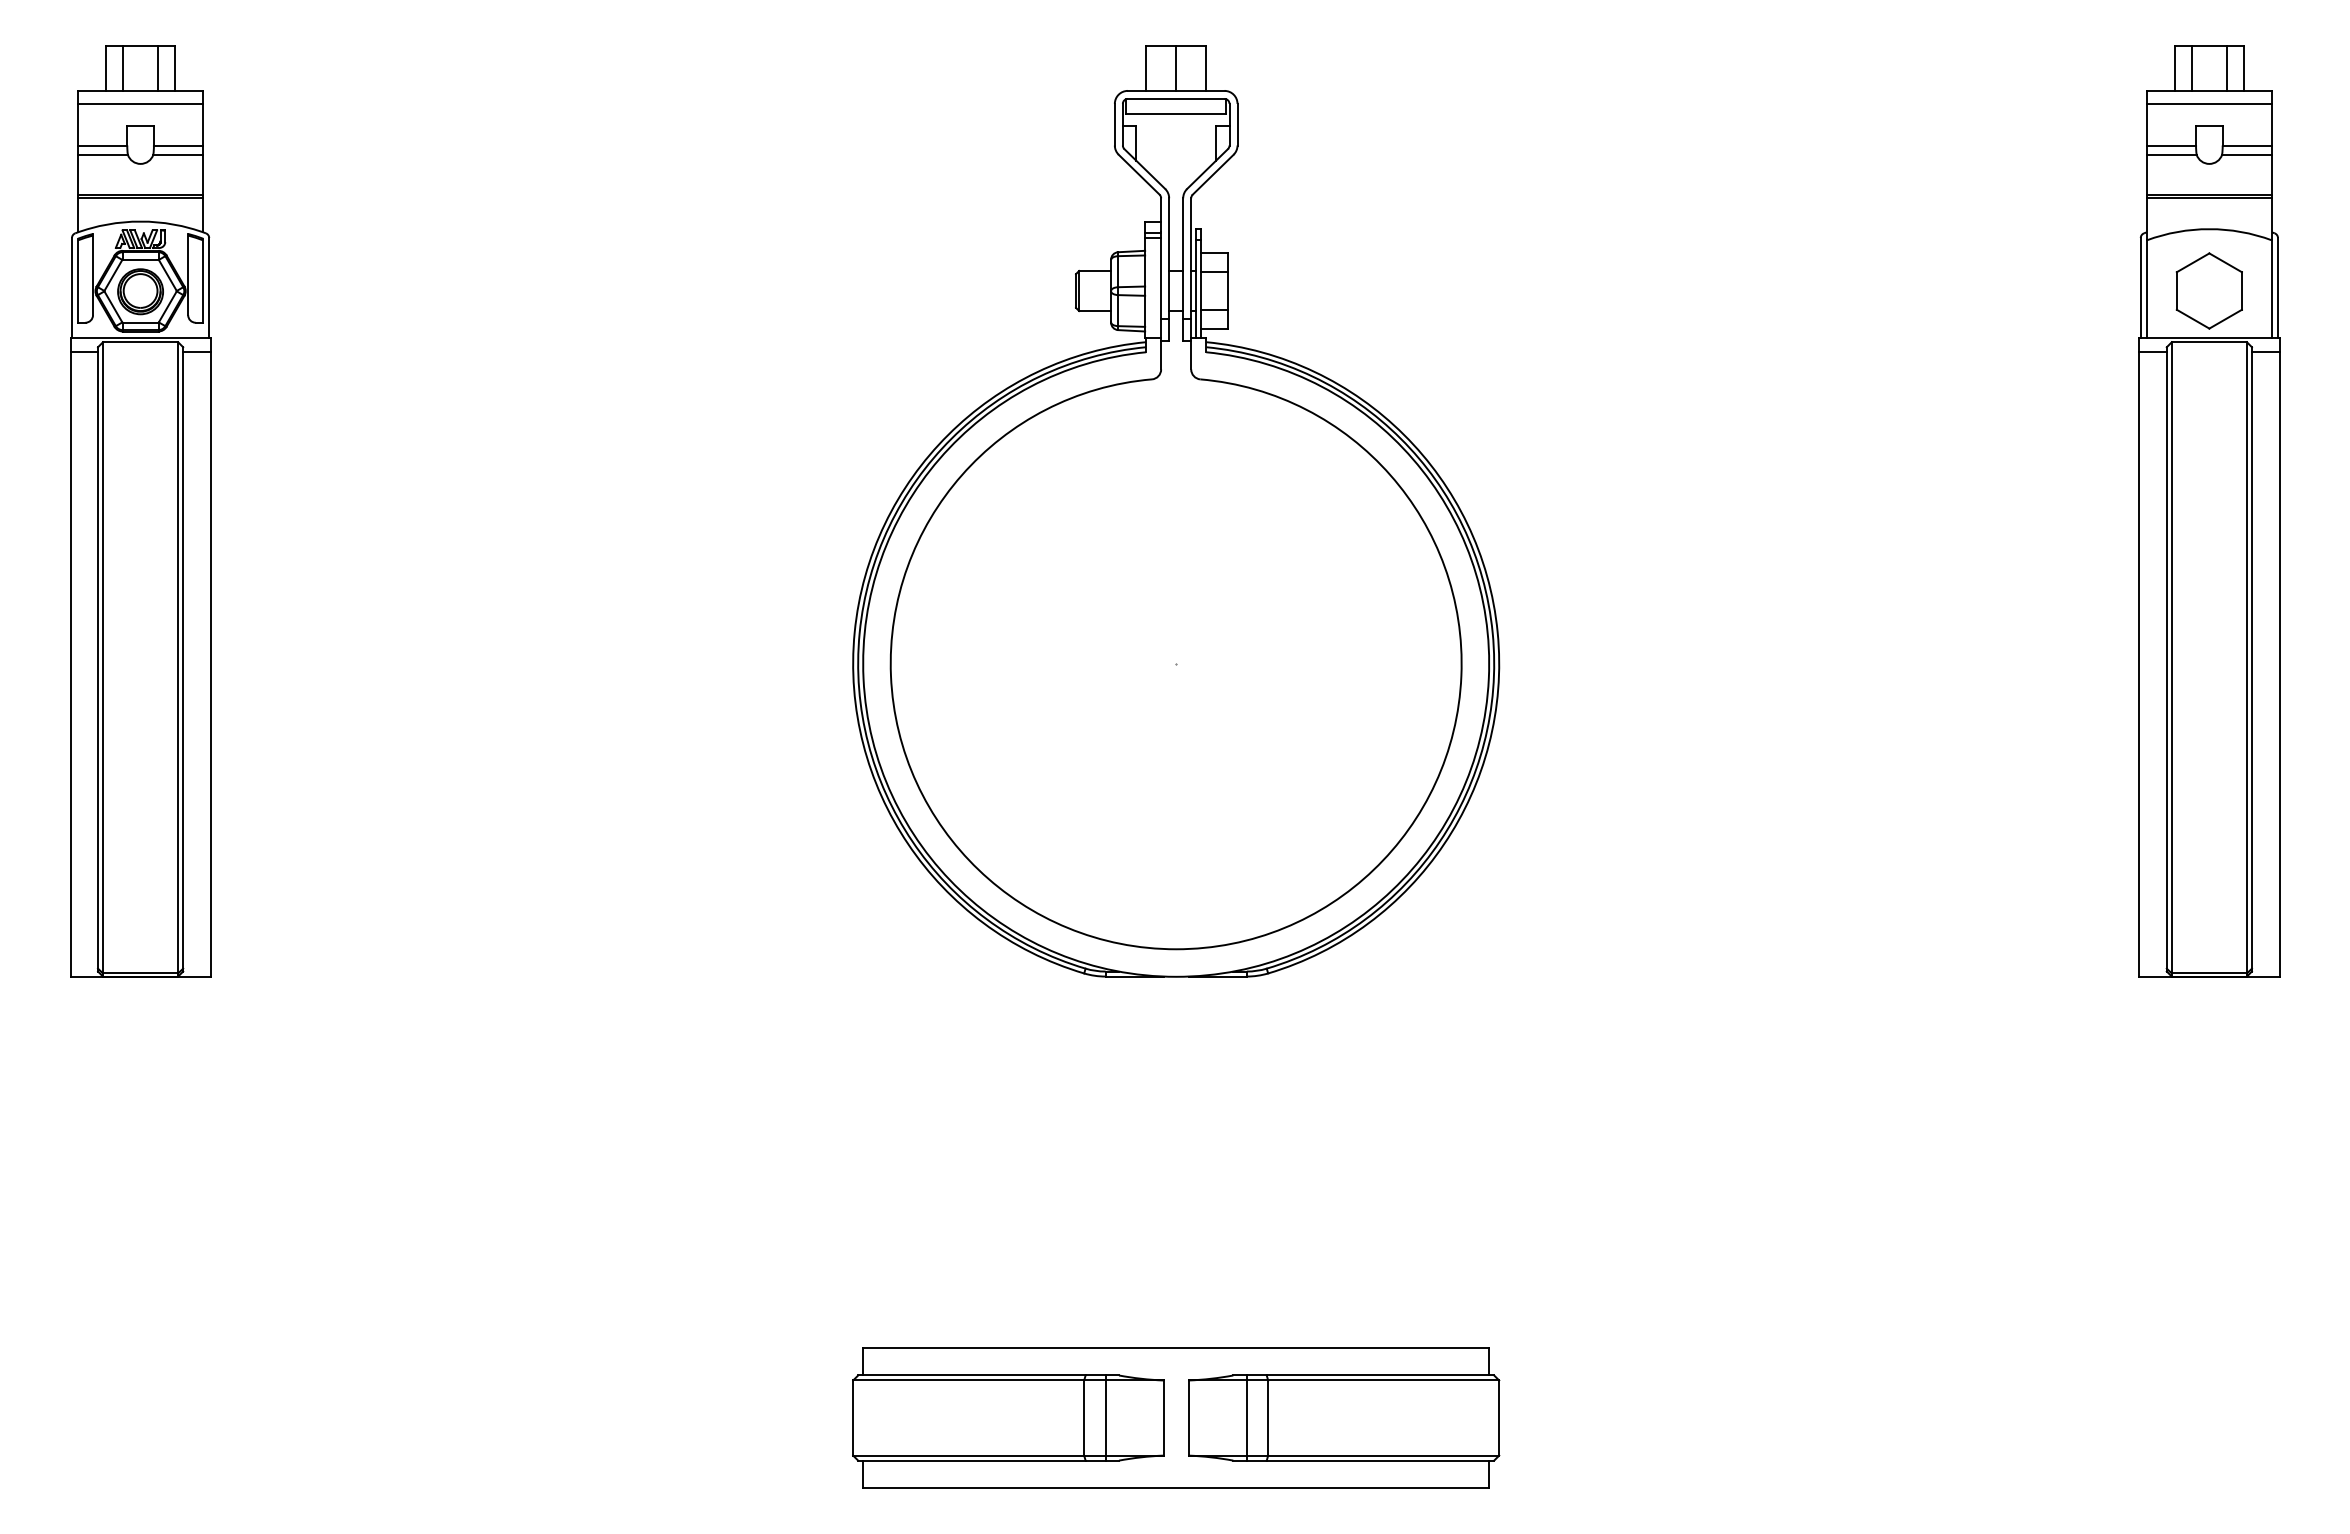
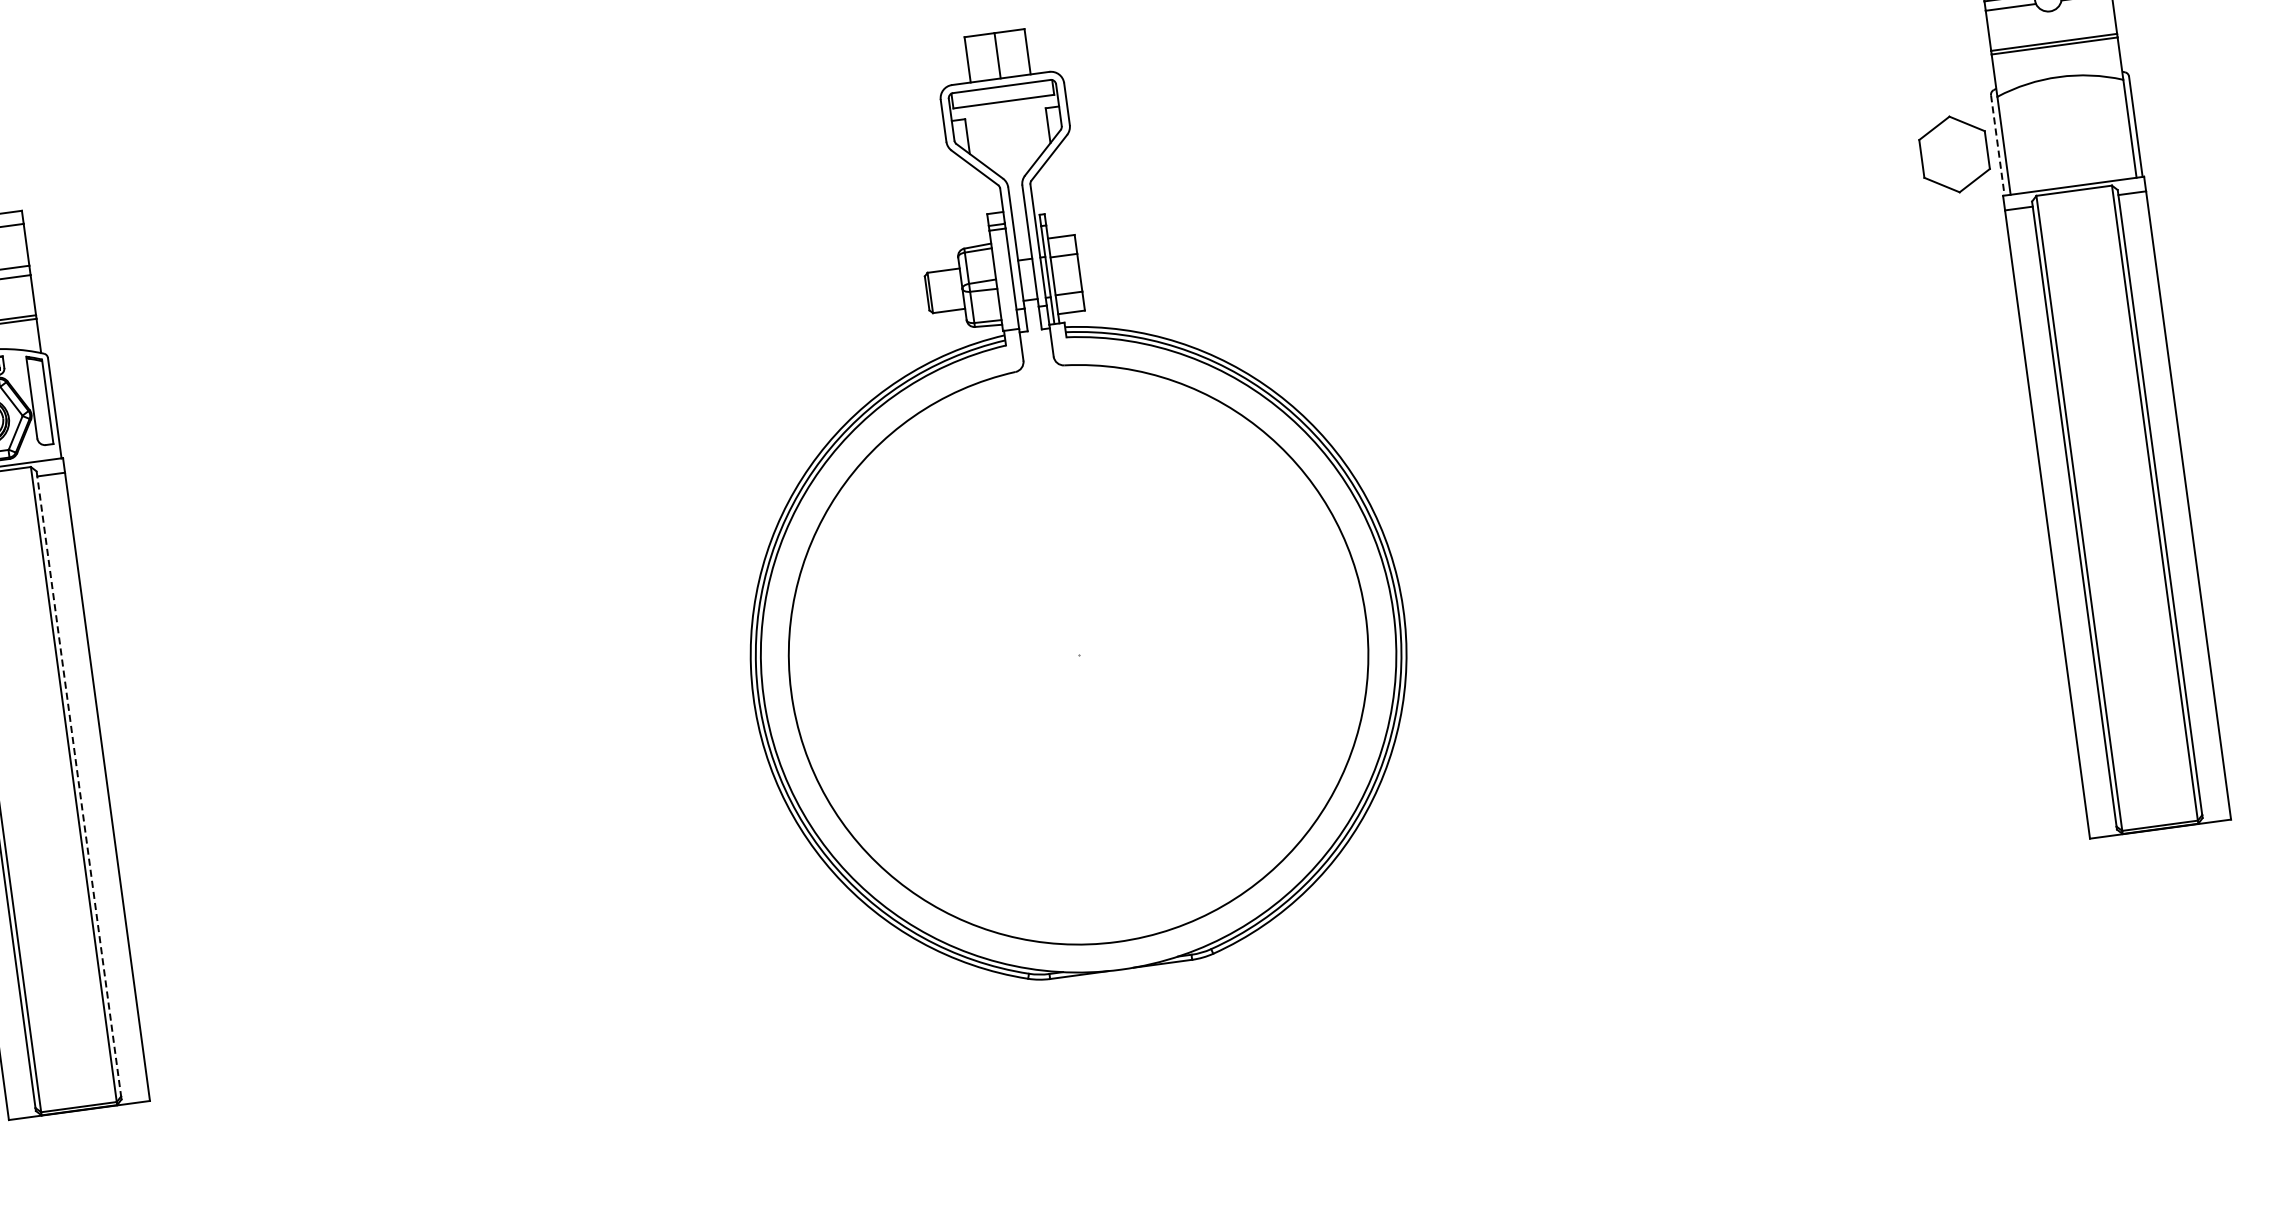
line: (2140, 287) -> (1997, 145), solid -> dashed
part: (2208, 290) -> (1953, 154), moved
line: (183, 657) -> (79, 783), solid -> dashed

